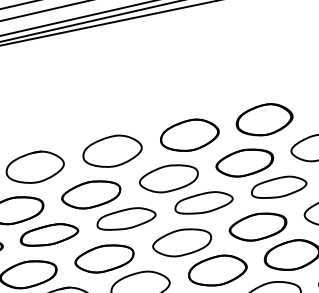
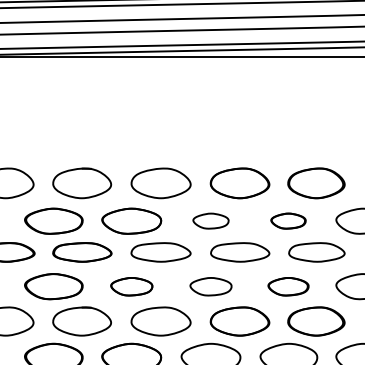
part: (244, 162) -> (288, 220), size x0.6
part: (168, 177) -> (210, 220), size x0.6
part: (258, 226) -> (288, 286), size x0.7
part: (181, 242) -> (210, 286), size x0.7
part: (104, 258) -> (131, 286), size x0.7

